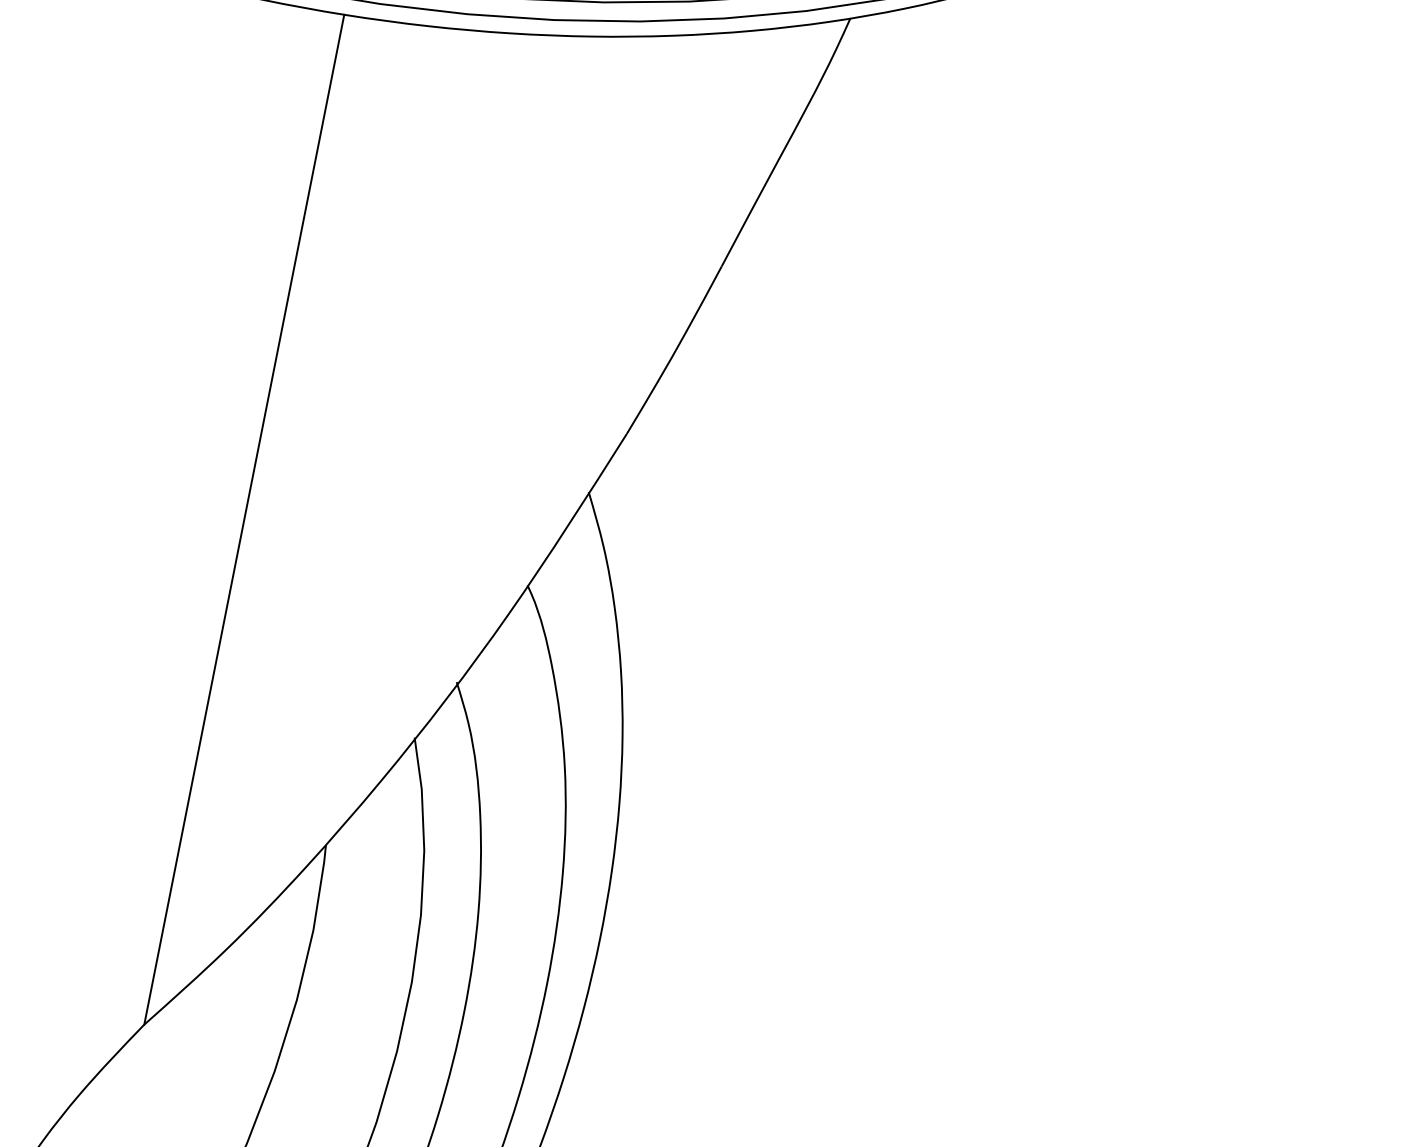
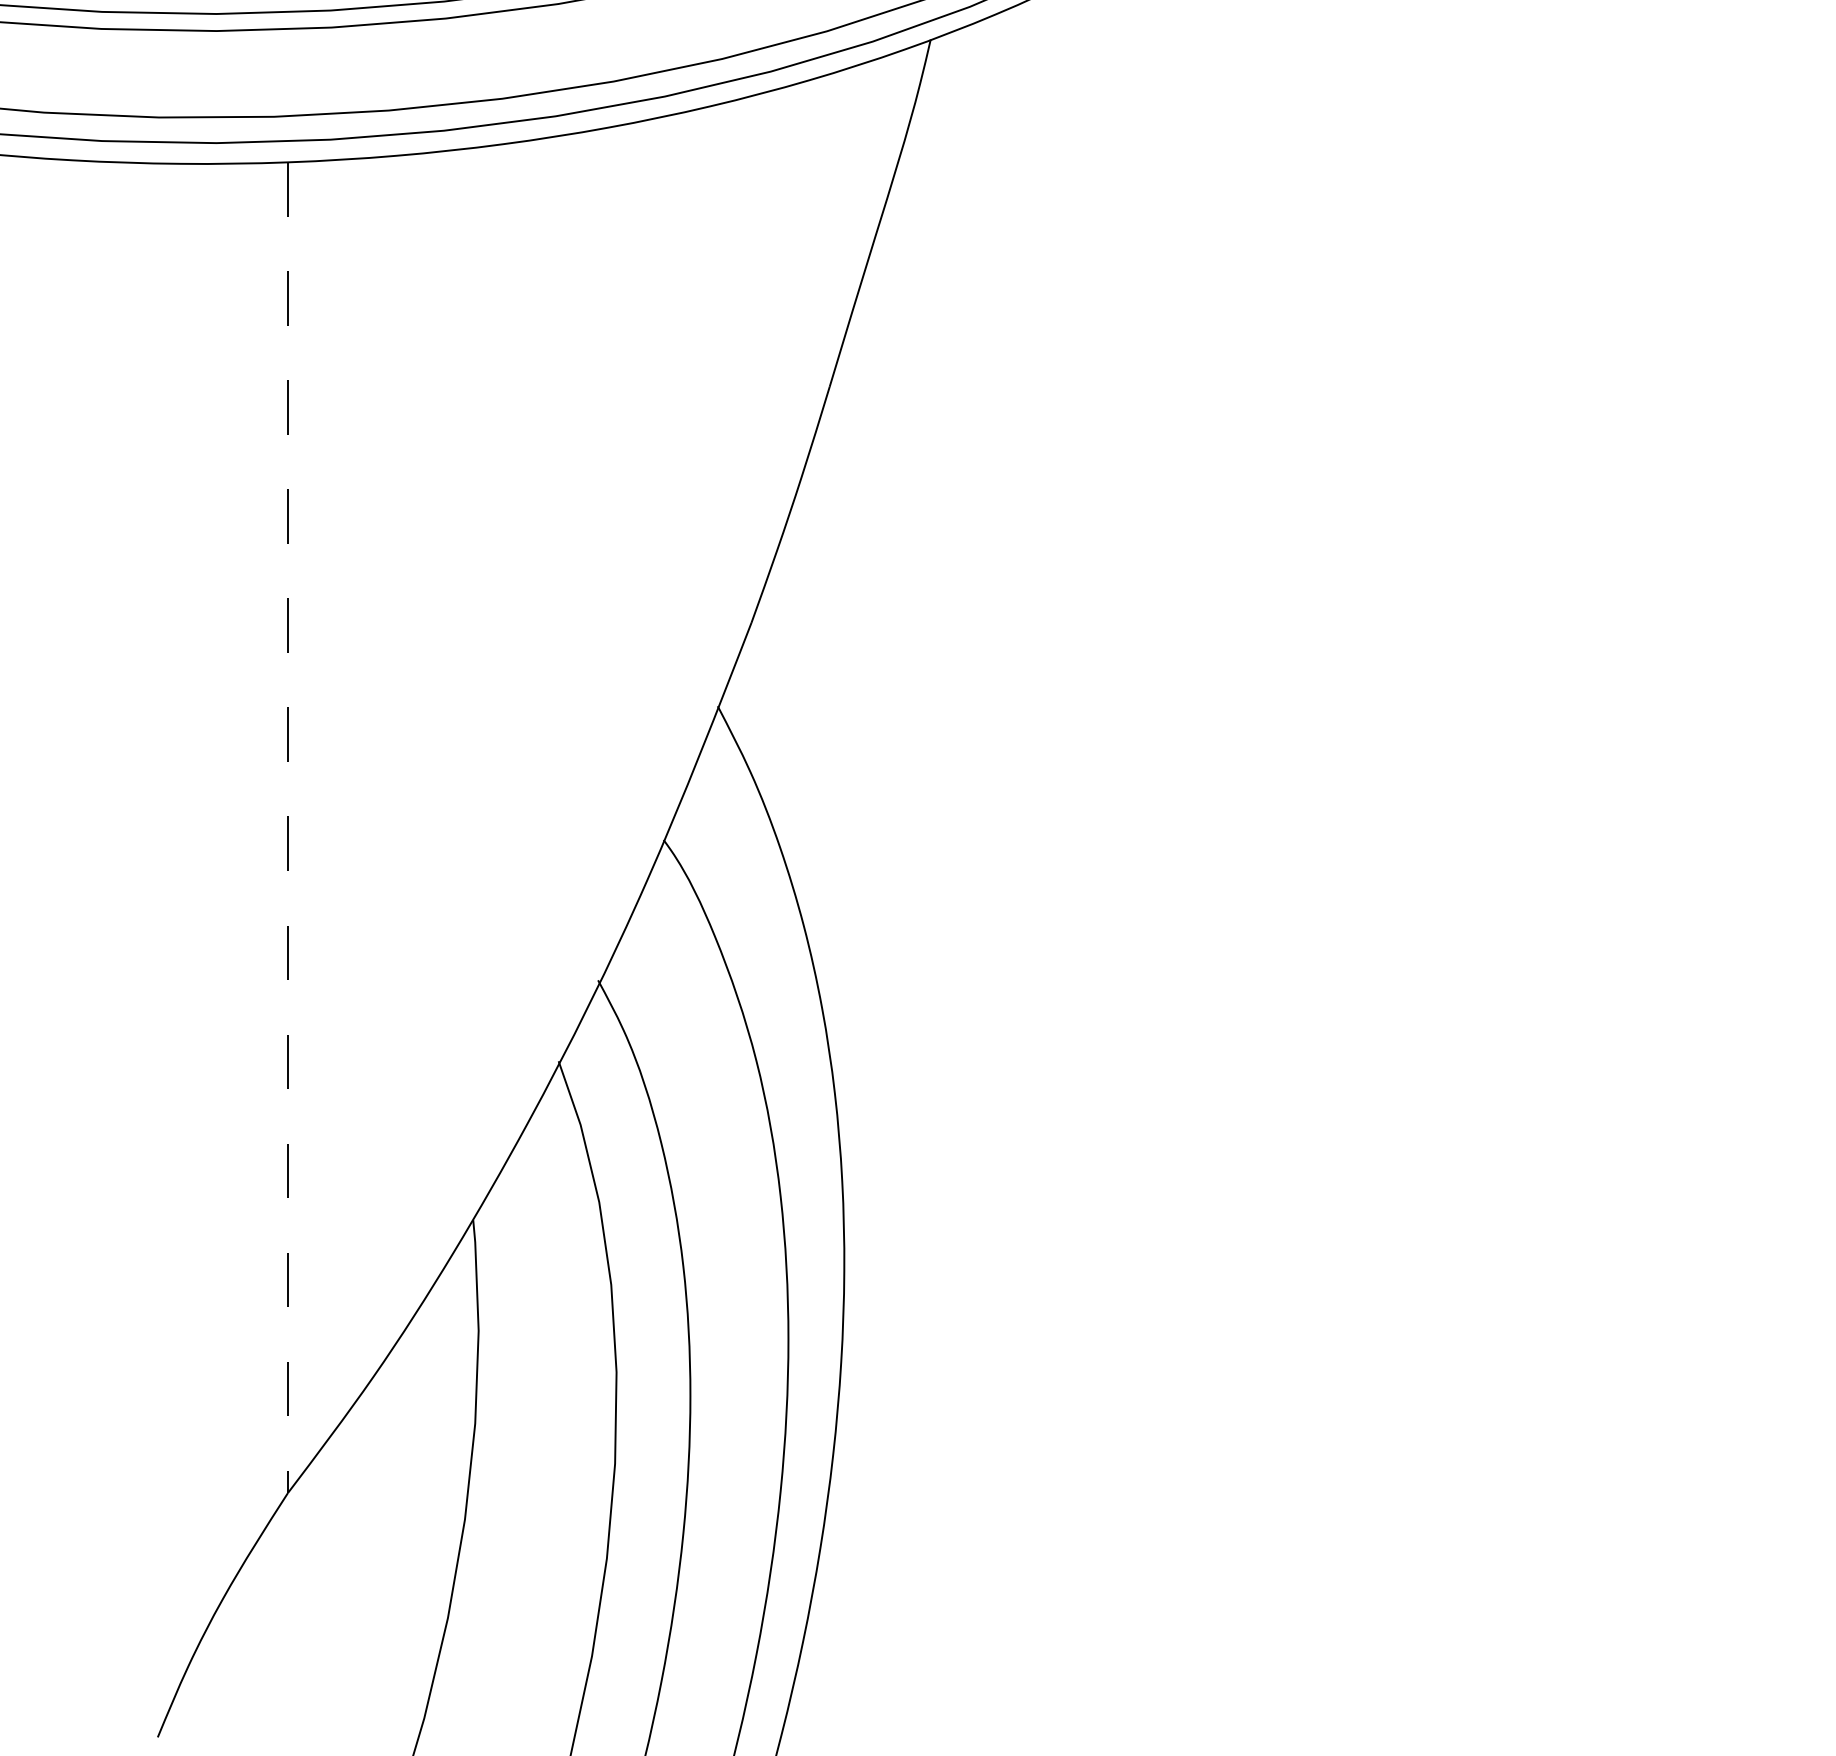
line: (243, 520) -> (287, 828), solid -> dashed

